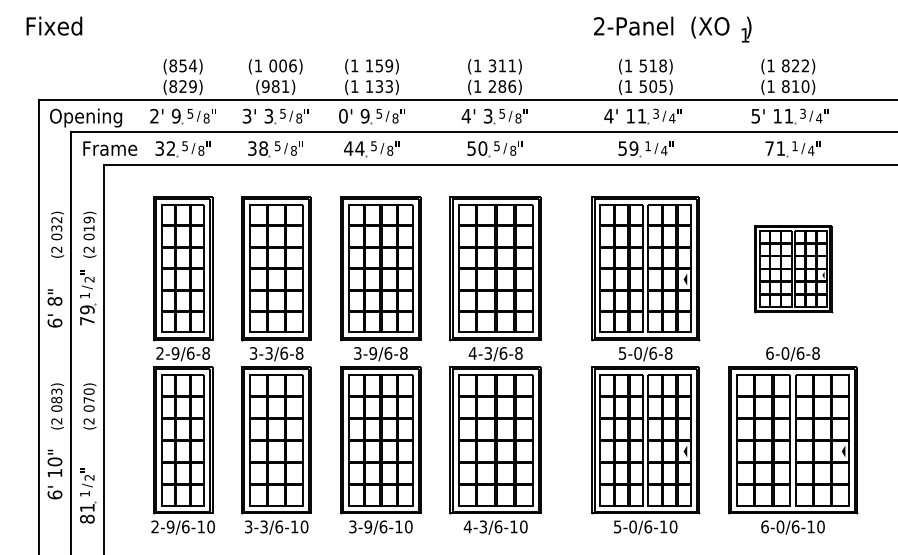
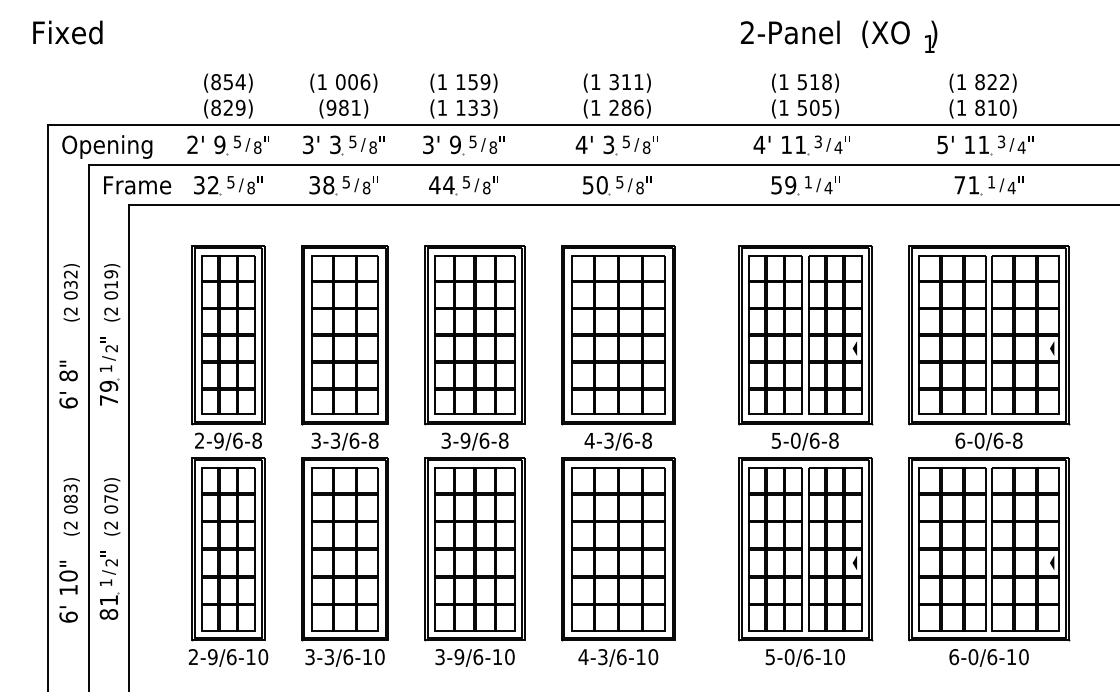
text: (342, 115) -> (427, 144), 0' -> 3'
part: (793, 269) -> (989, 335), size x1.67
part: (87, 495) -> (109, 585), moved

